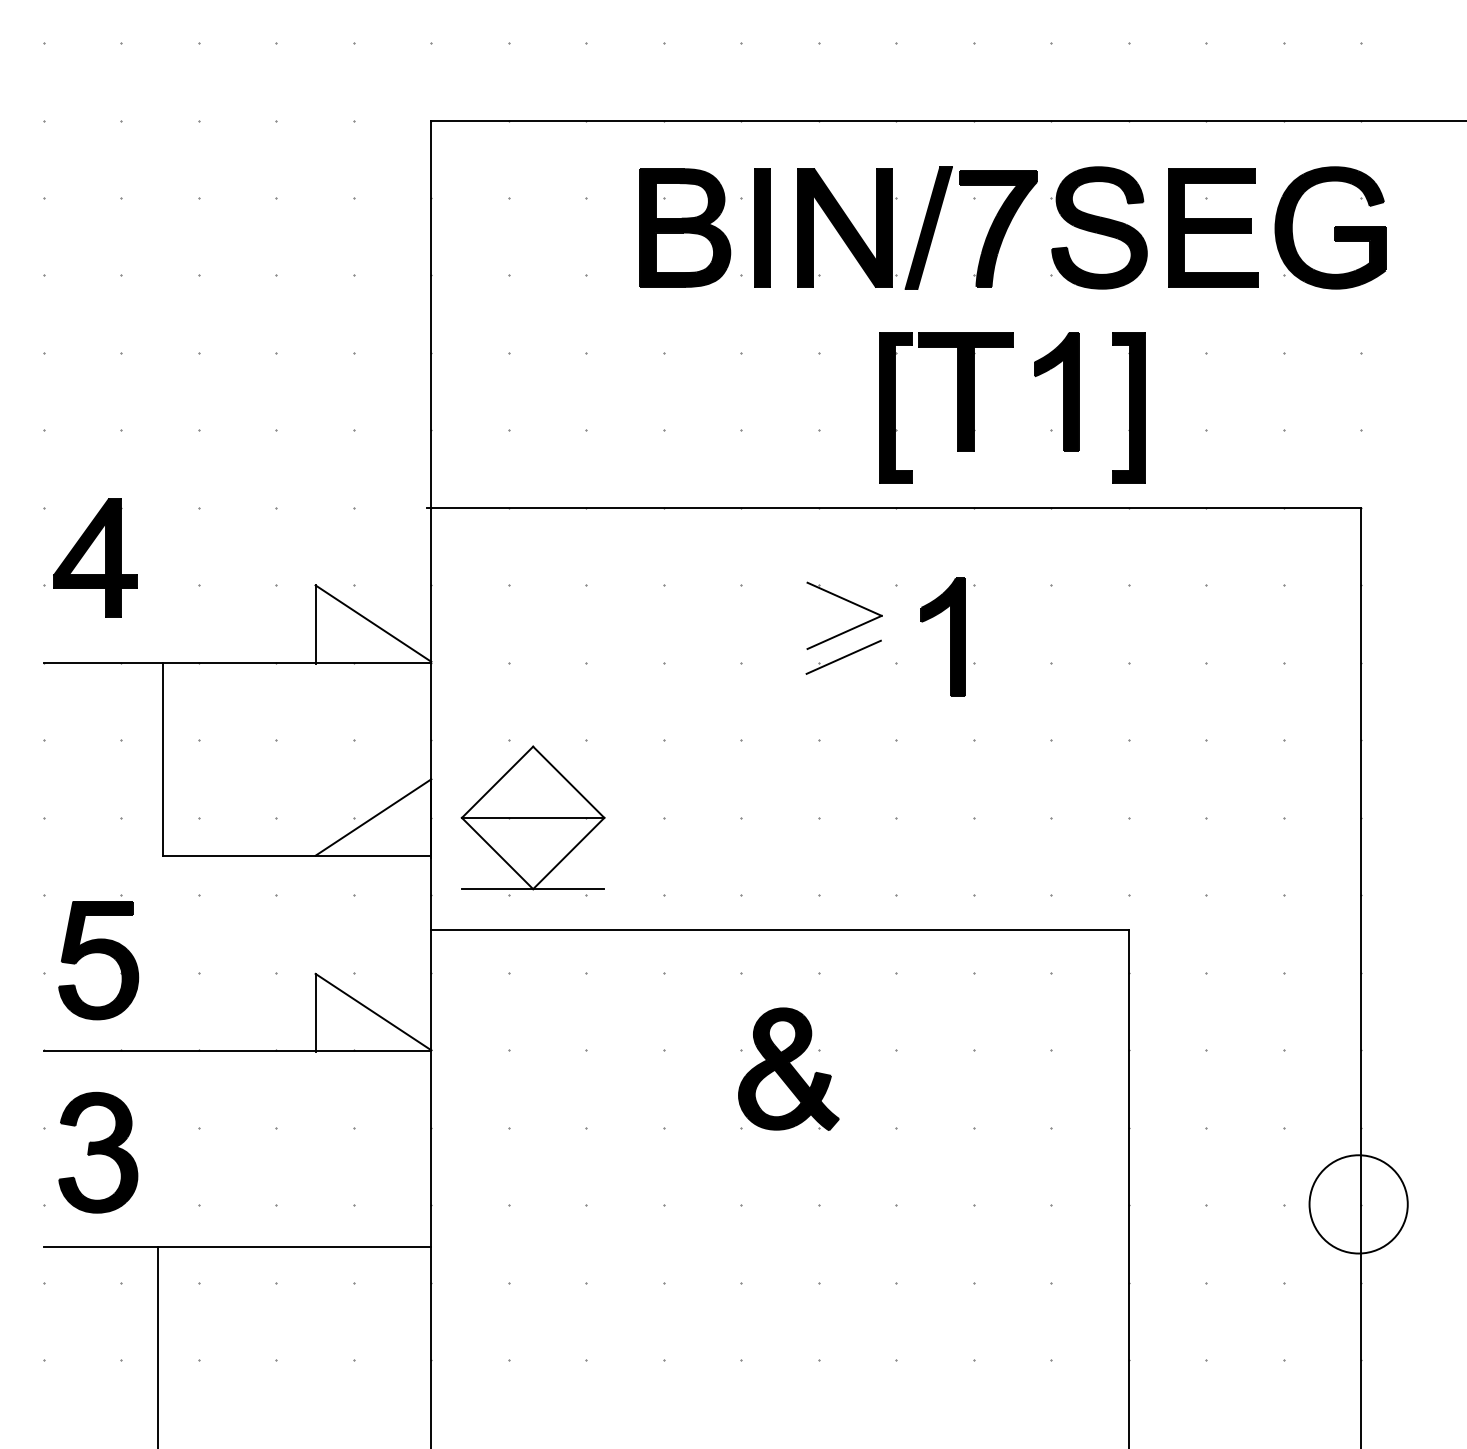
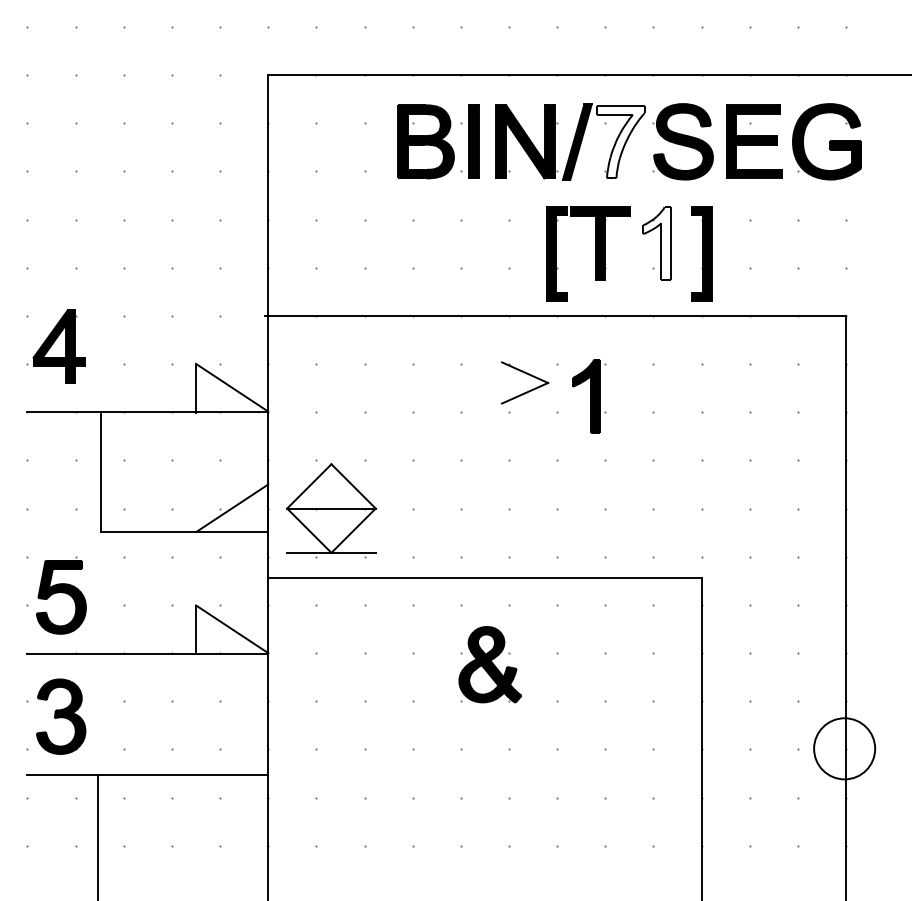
fill: (998, 229) -> (620, 142), removed
fill: (1056, 391) -> (656, 243), removed
line: (843, 656) -> (524, 408), removed

